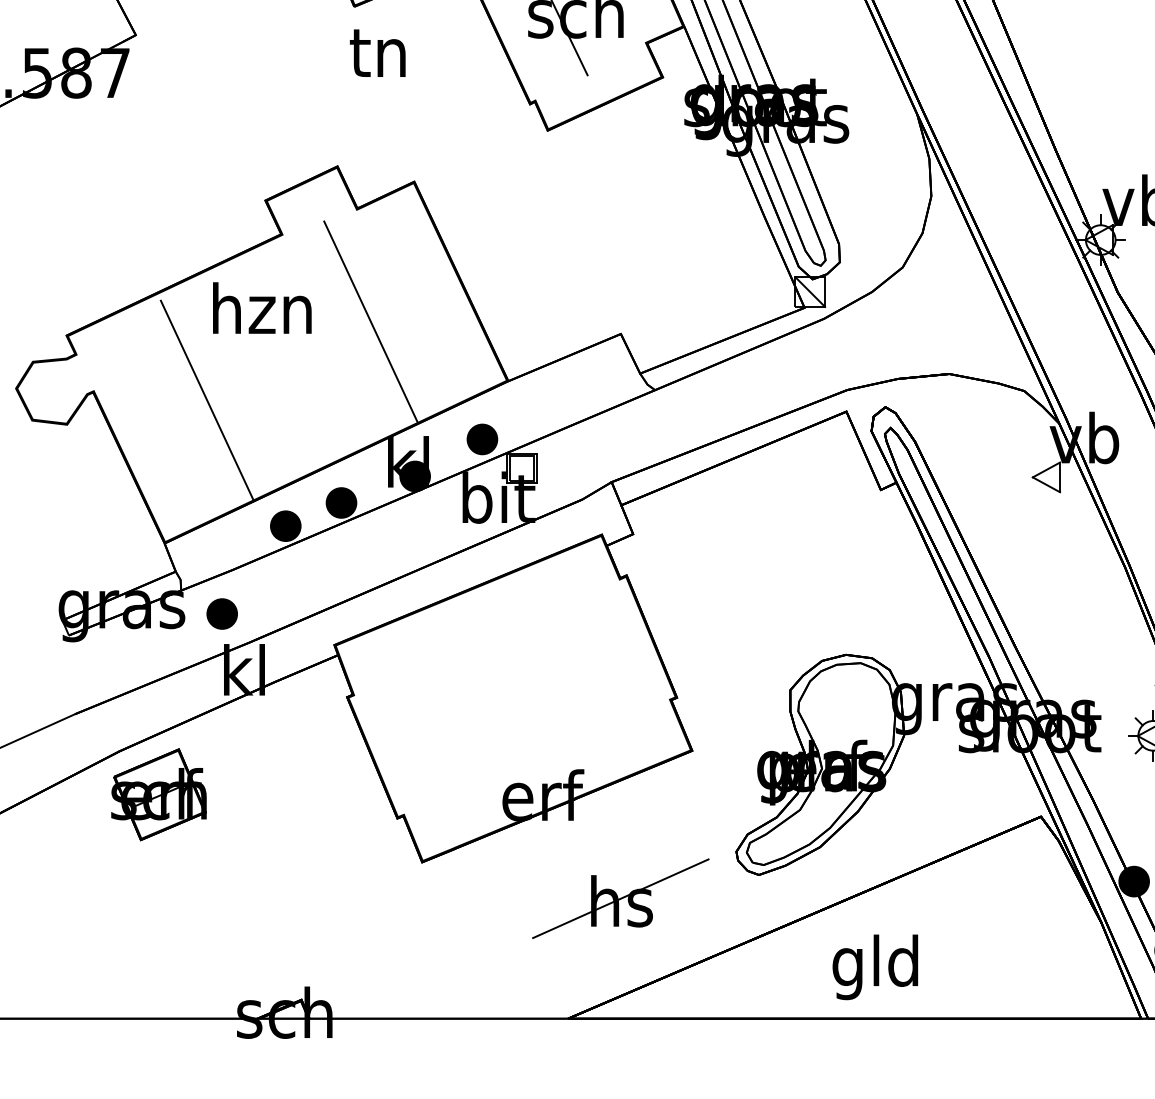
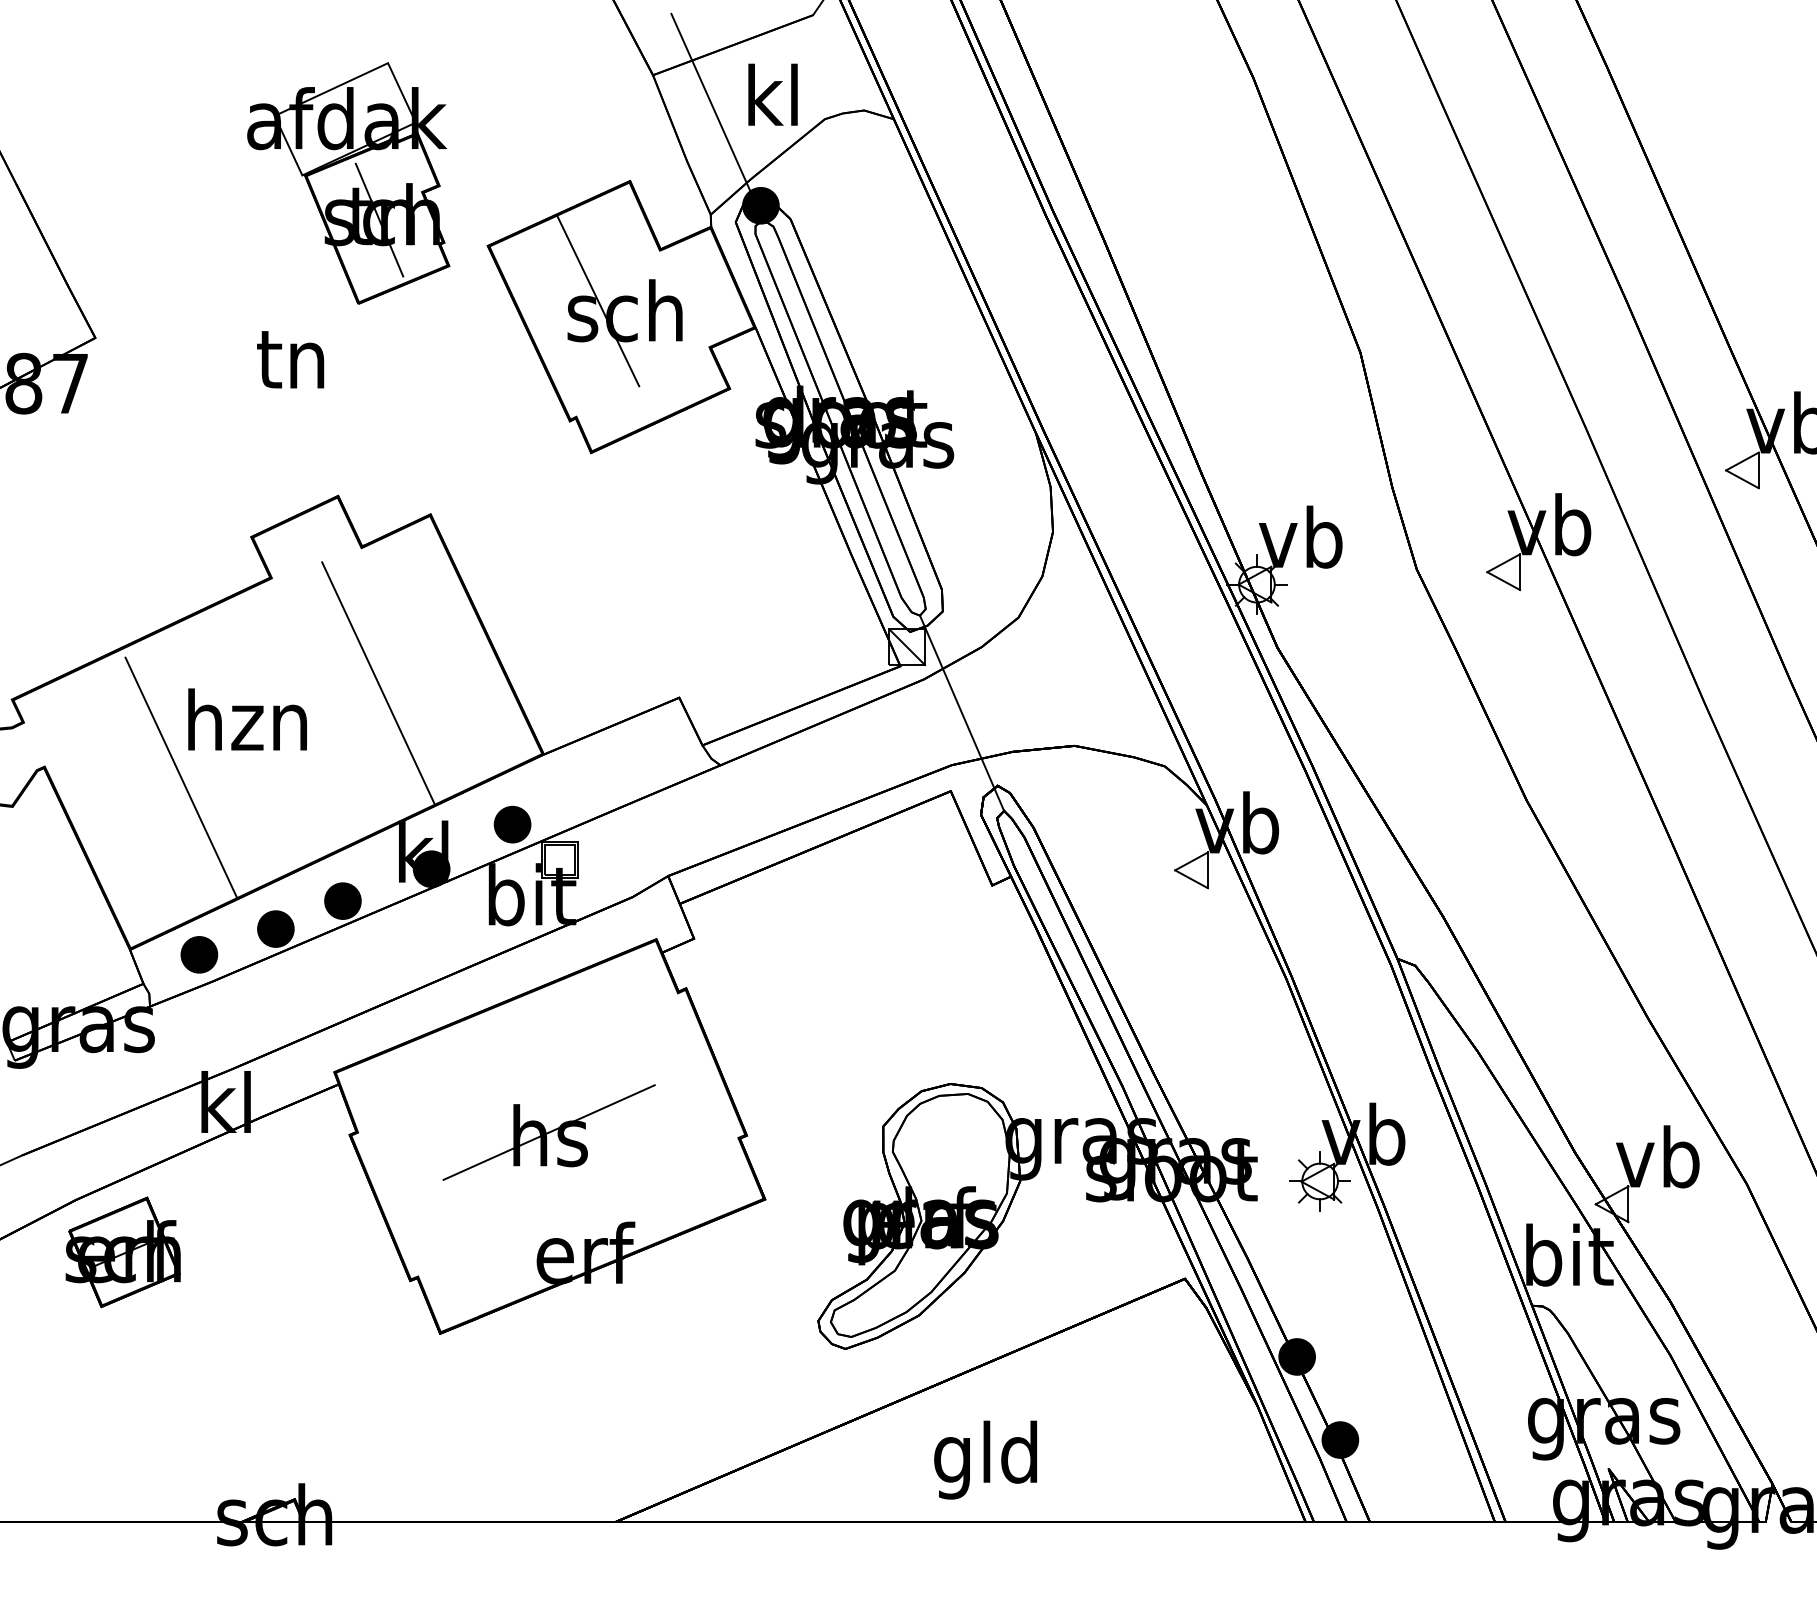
text: (377, 53) -> (290, 359), moved
text: (262, 308) -> (247, 719), moved
line: (856, 346) -> (962, 712), added
part: (222, 613) -> (199, 954), moved
part: (620, 898) -> (548, 1132), moved

